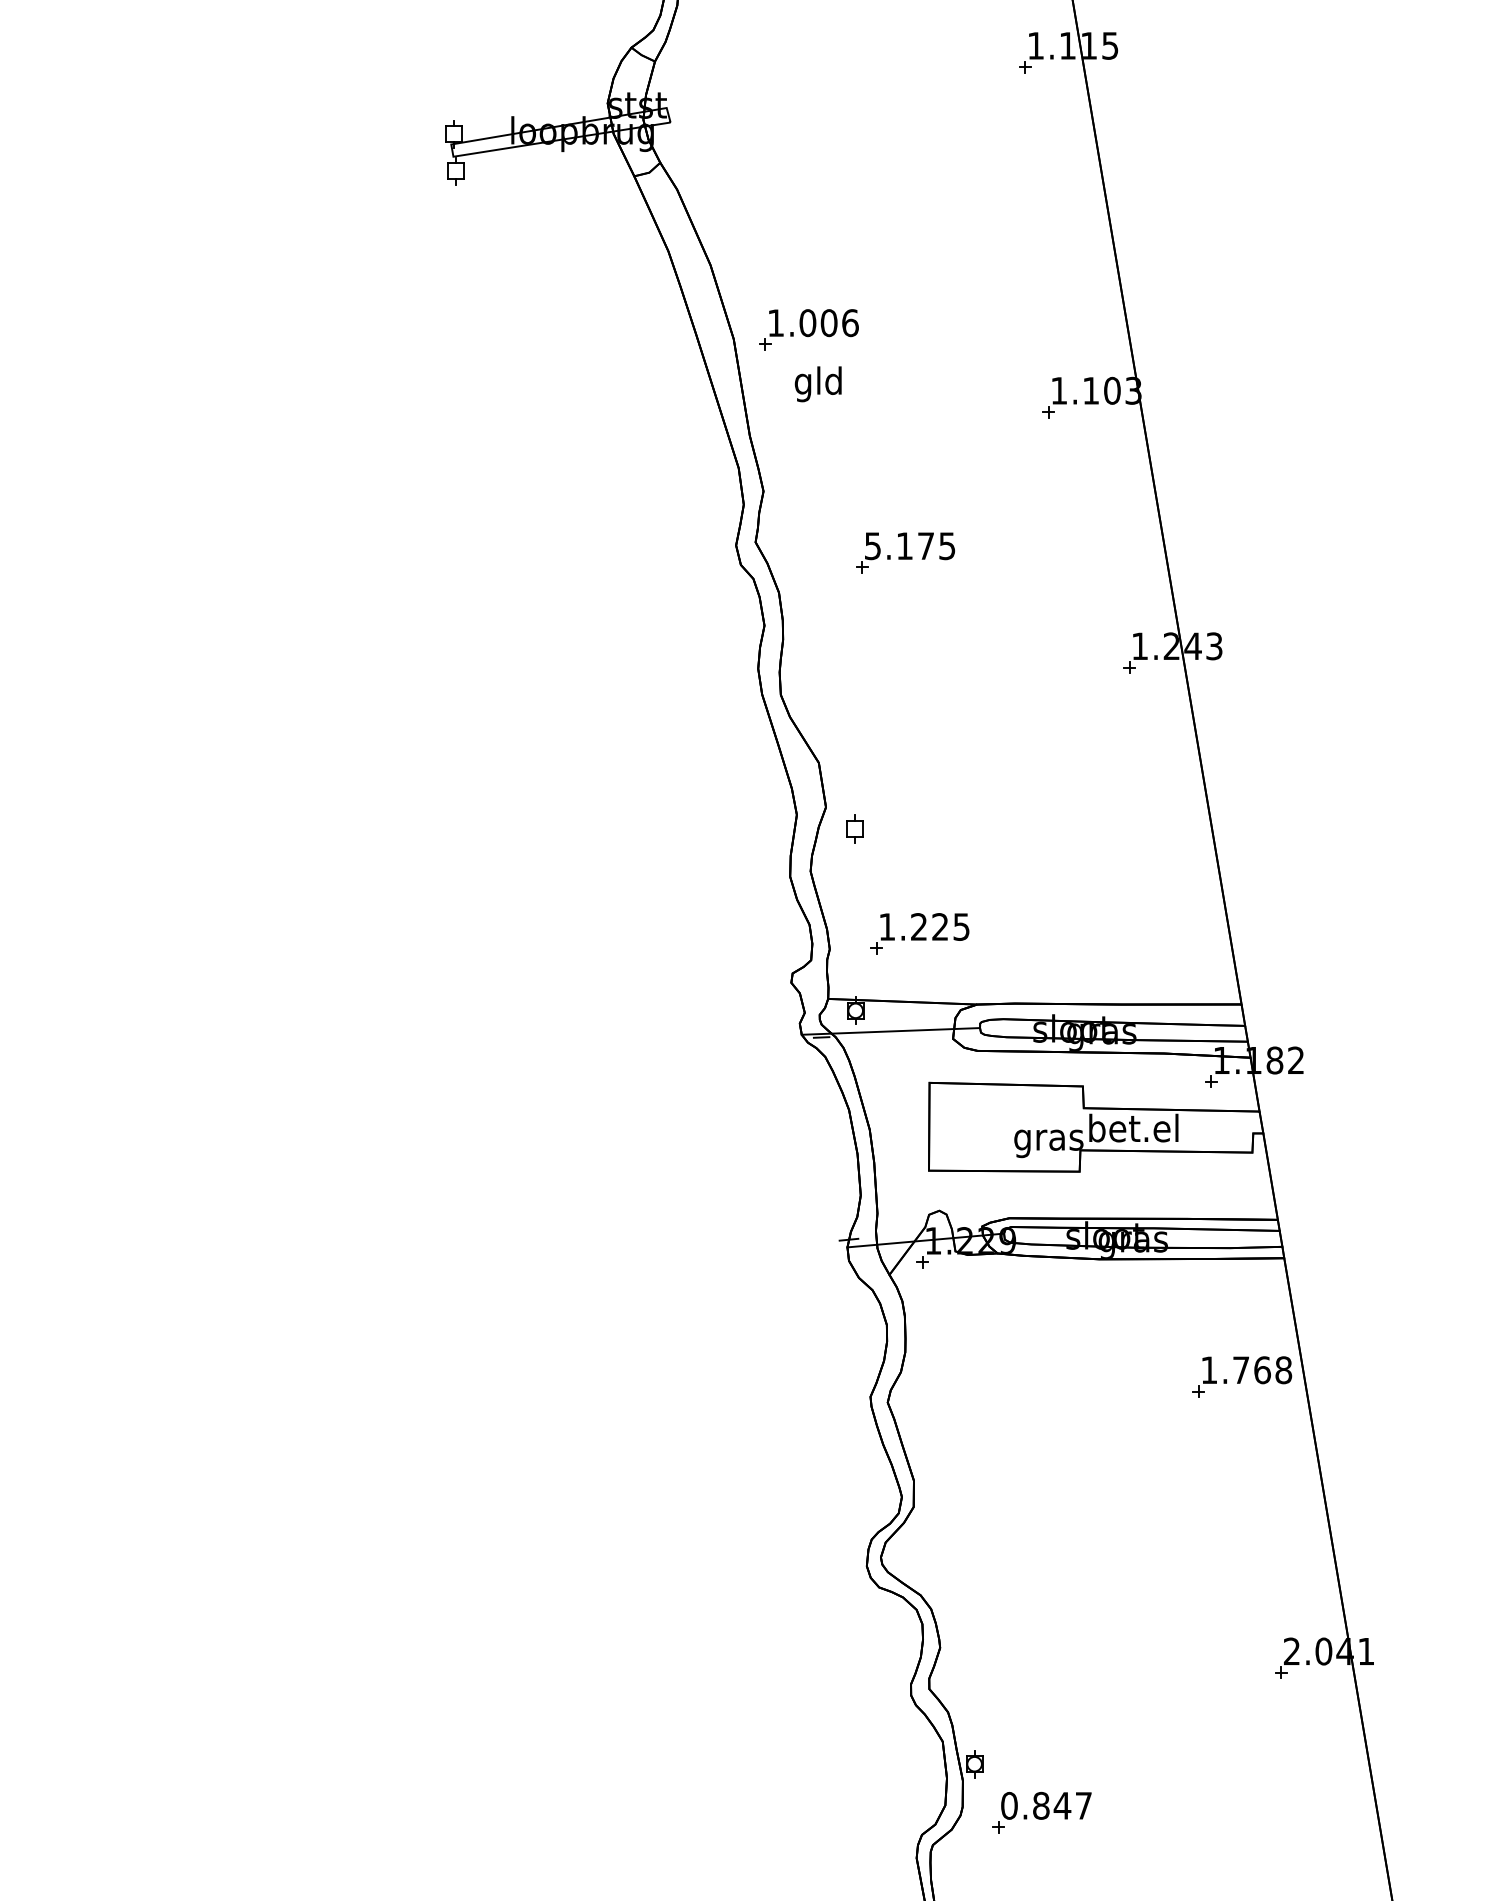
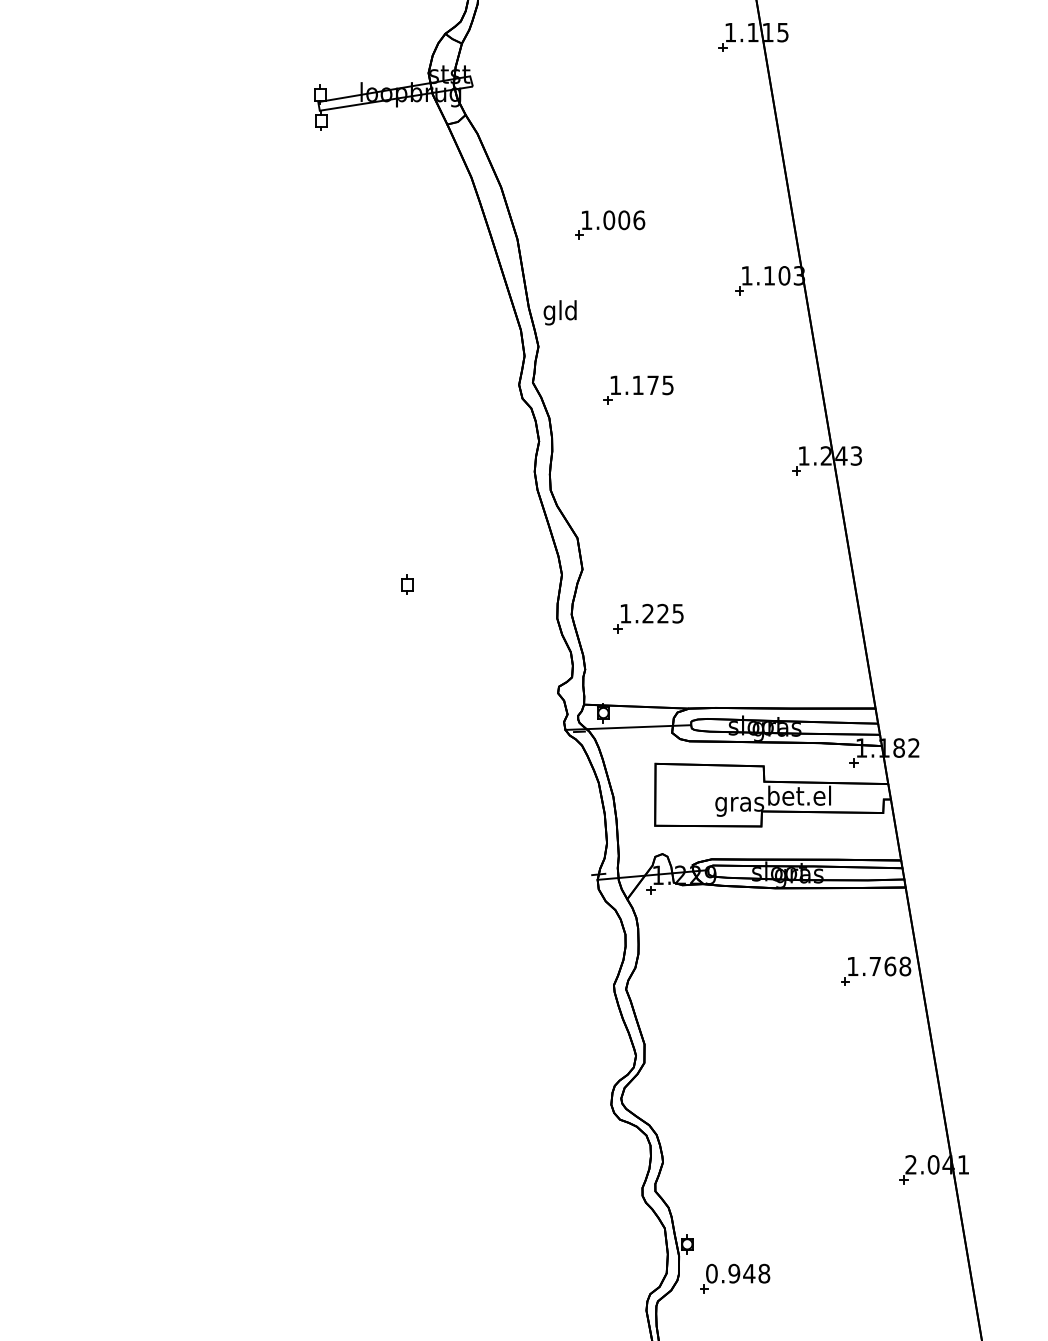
part: (808, 329) -> (609, 224), moved
text: (817, 384) -> (559, 312), moved
text: (872, 546) -> (615, 385), 5.175 -> 1.175
part: (854, 828) -> (407, 584), moved
part: (919, 933) -> (648, 618), moved
text: (1062, 1805) -> (749, 1273), 0.847 -> 0.948

